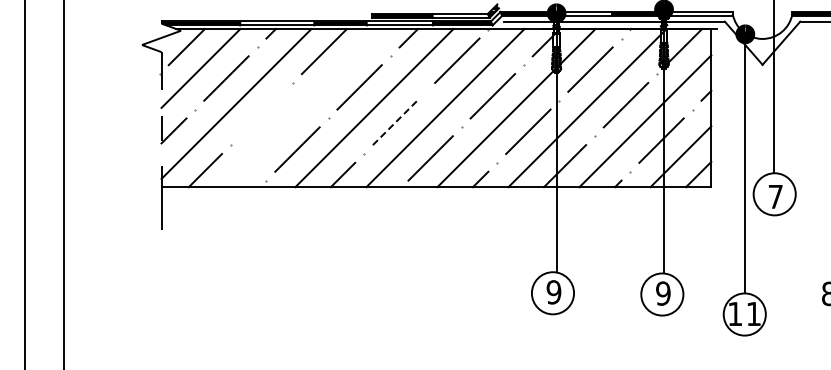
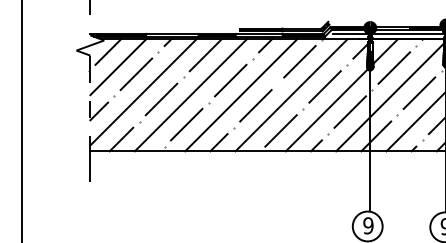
line: (303, 107) -> (190, 94), added
line: (261, 113) -> (161, 99), added
line: (395, 122) -> (256, 105), dashed -> solid

